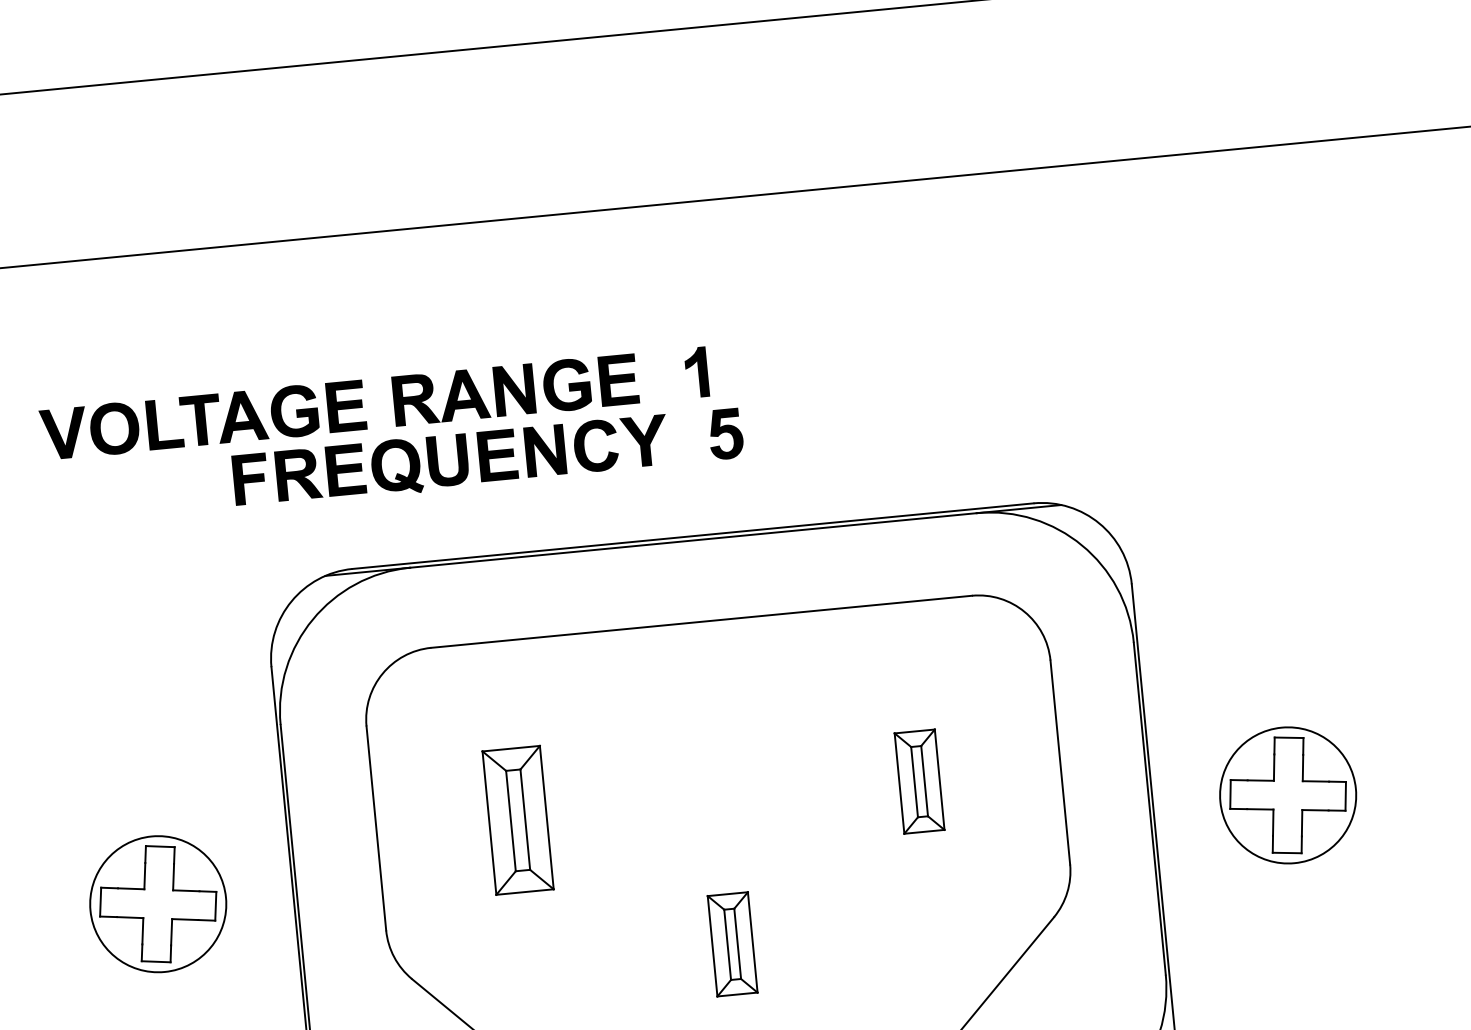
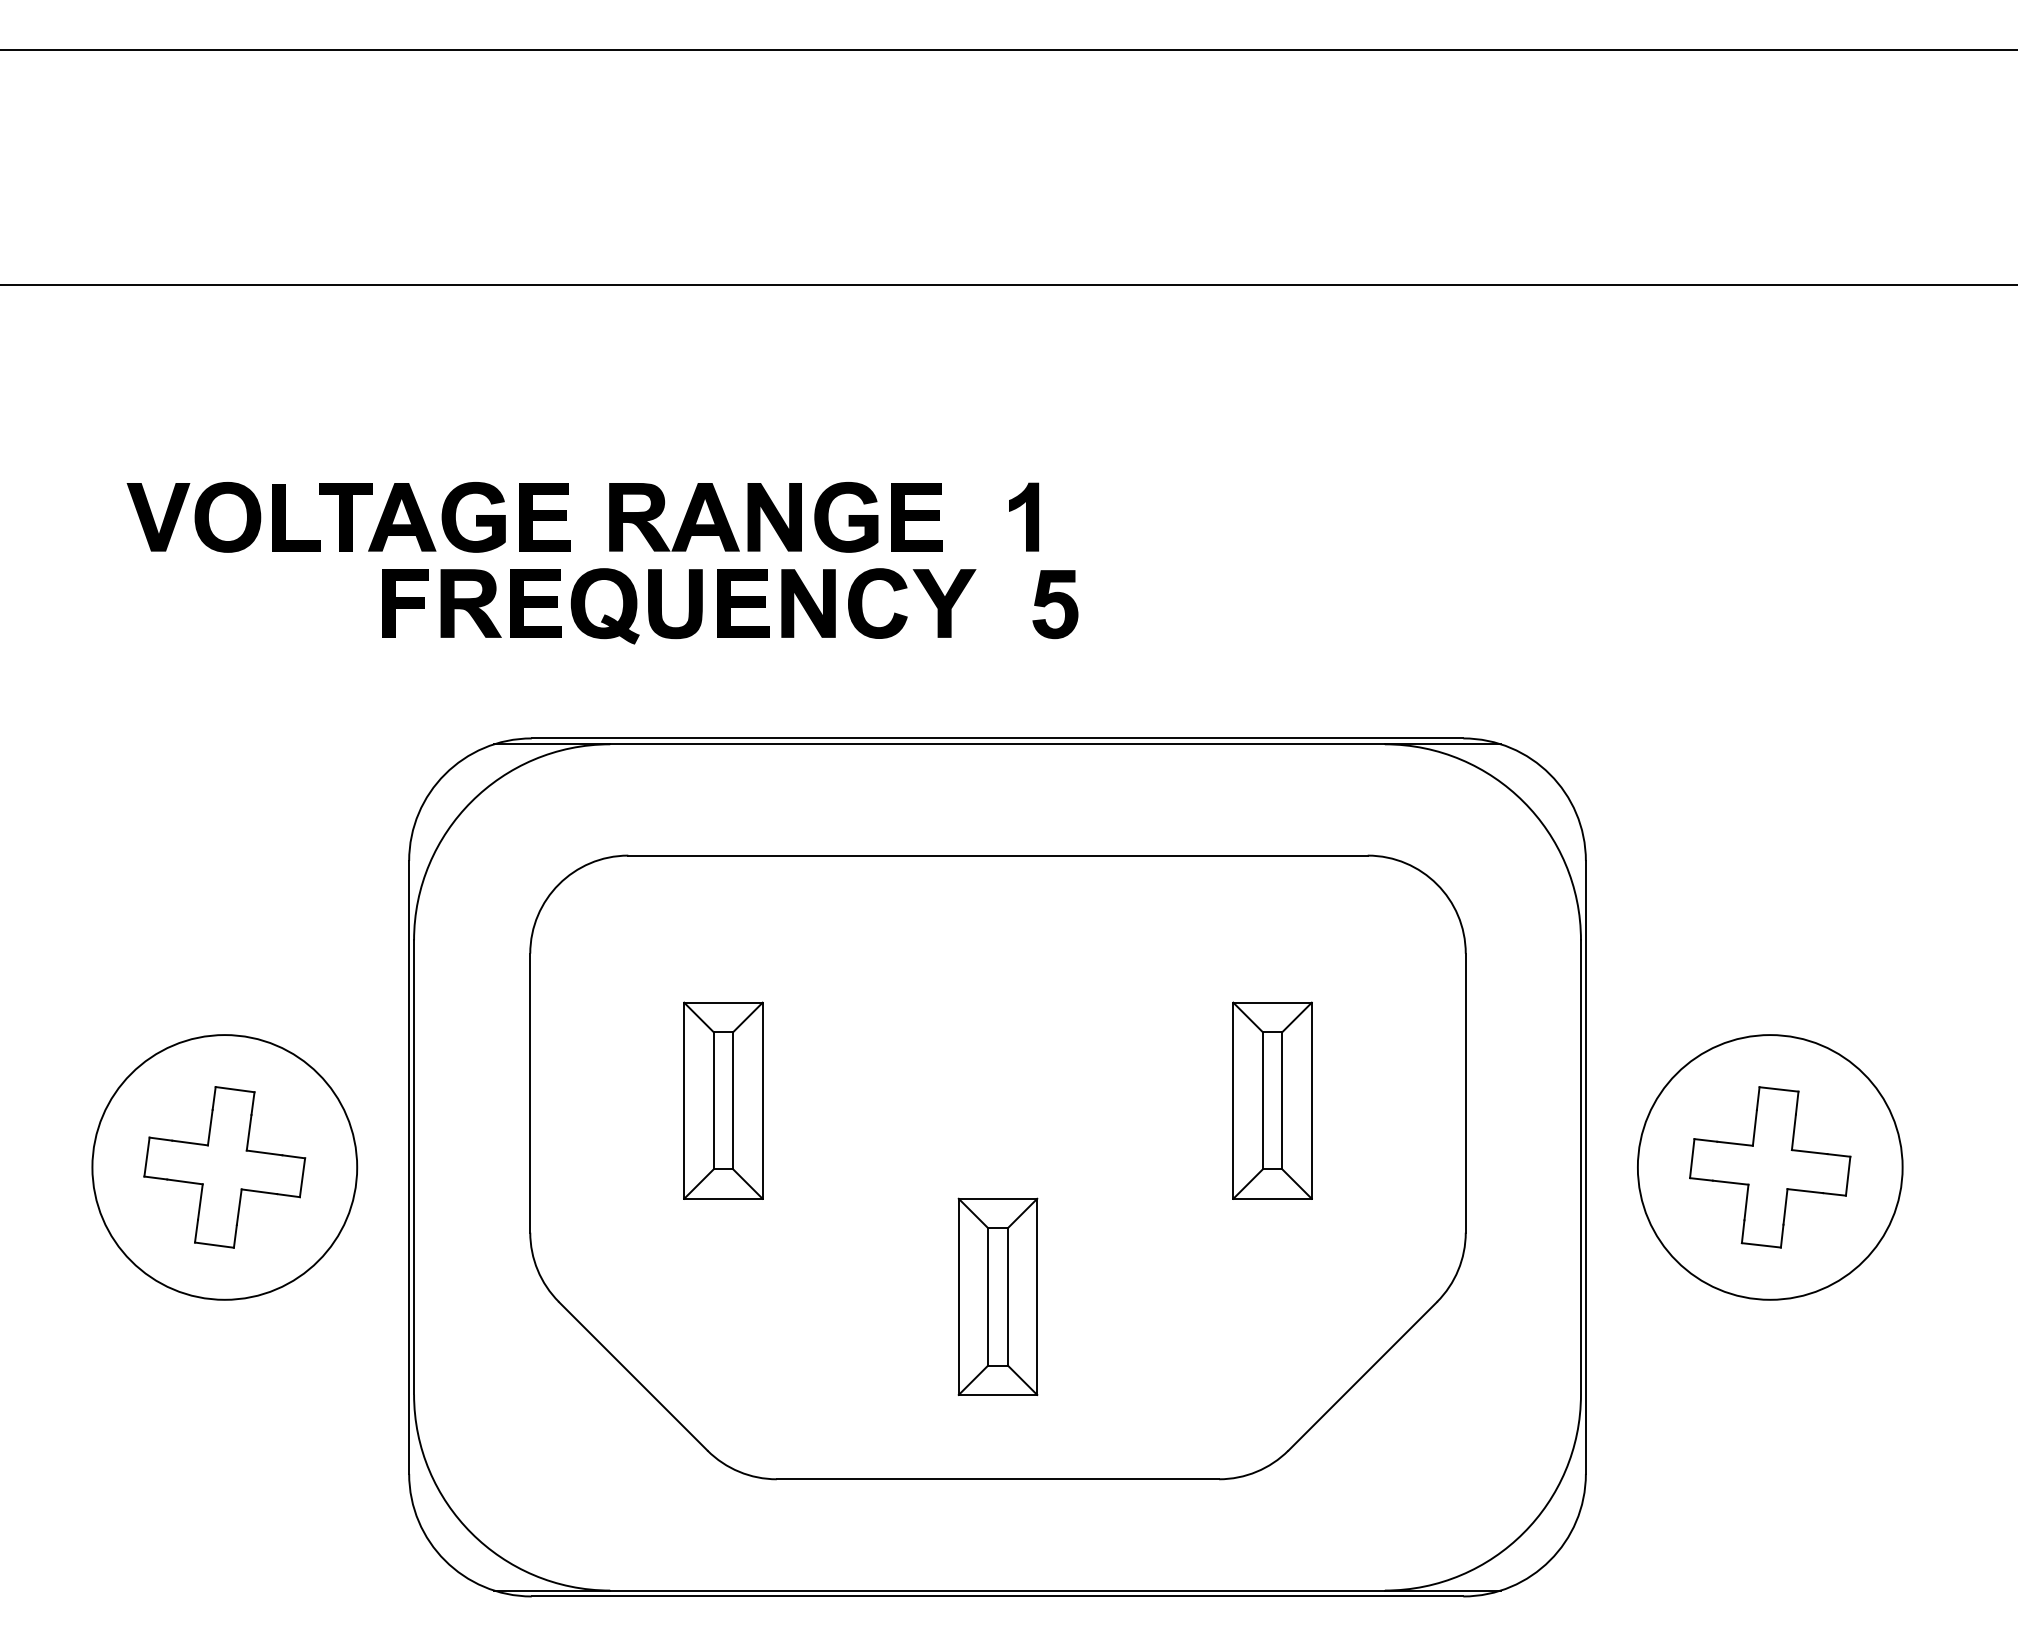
part: (919, 781) -> (1272, 1100), size x1.43
circle: (1287, 795) -> (1769, 1167), size x1.43
circle: (158, 904) -> (224, 1167), size x1.43
part: (732, 944) -> (997, 1296), size x1.43

